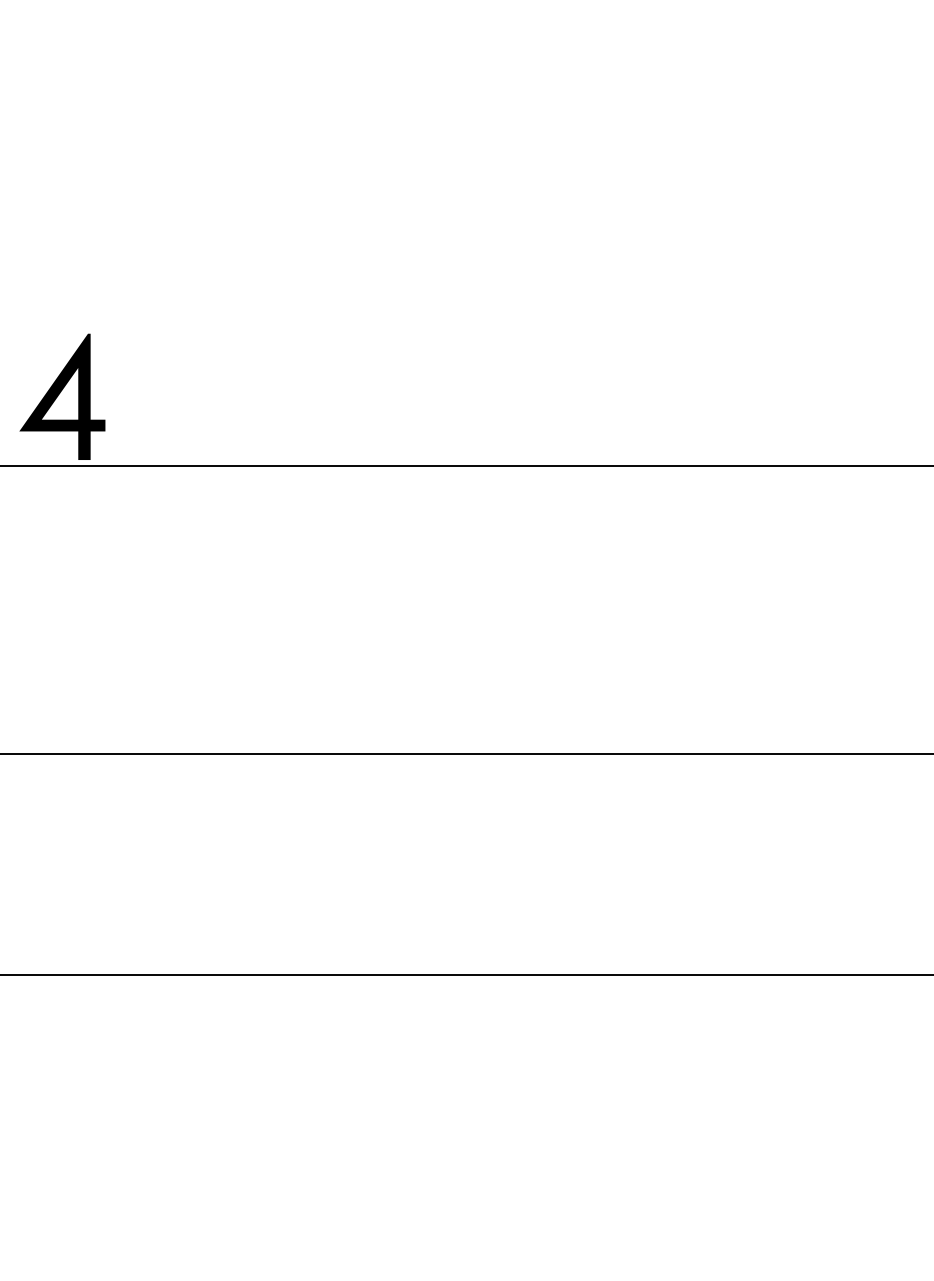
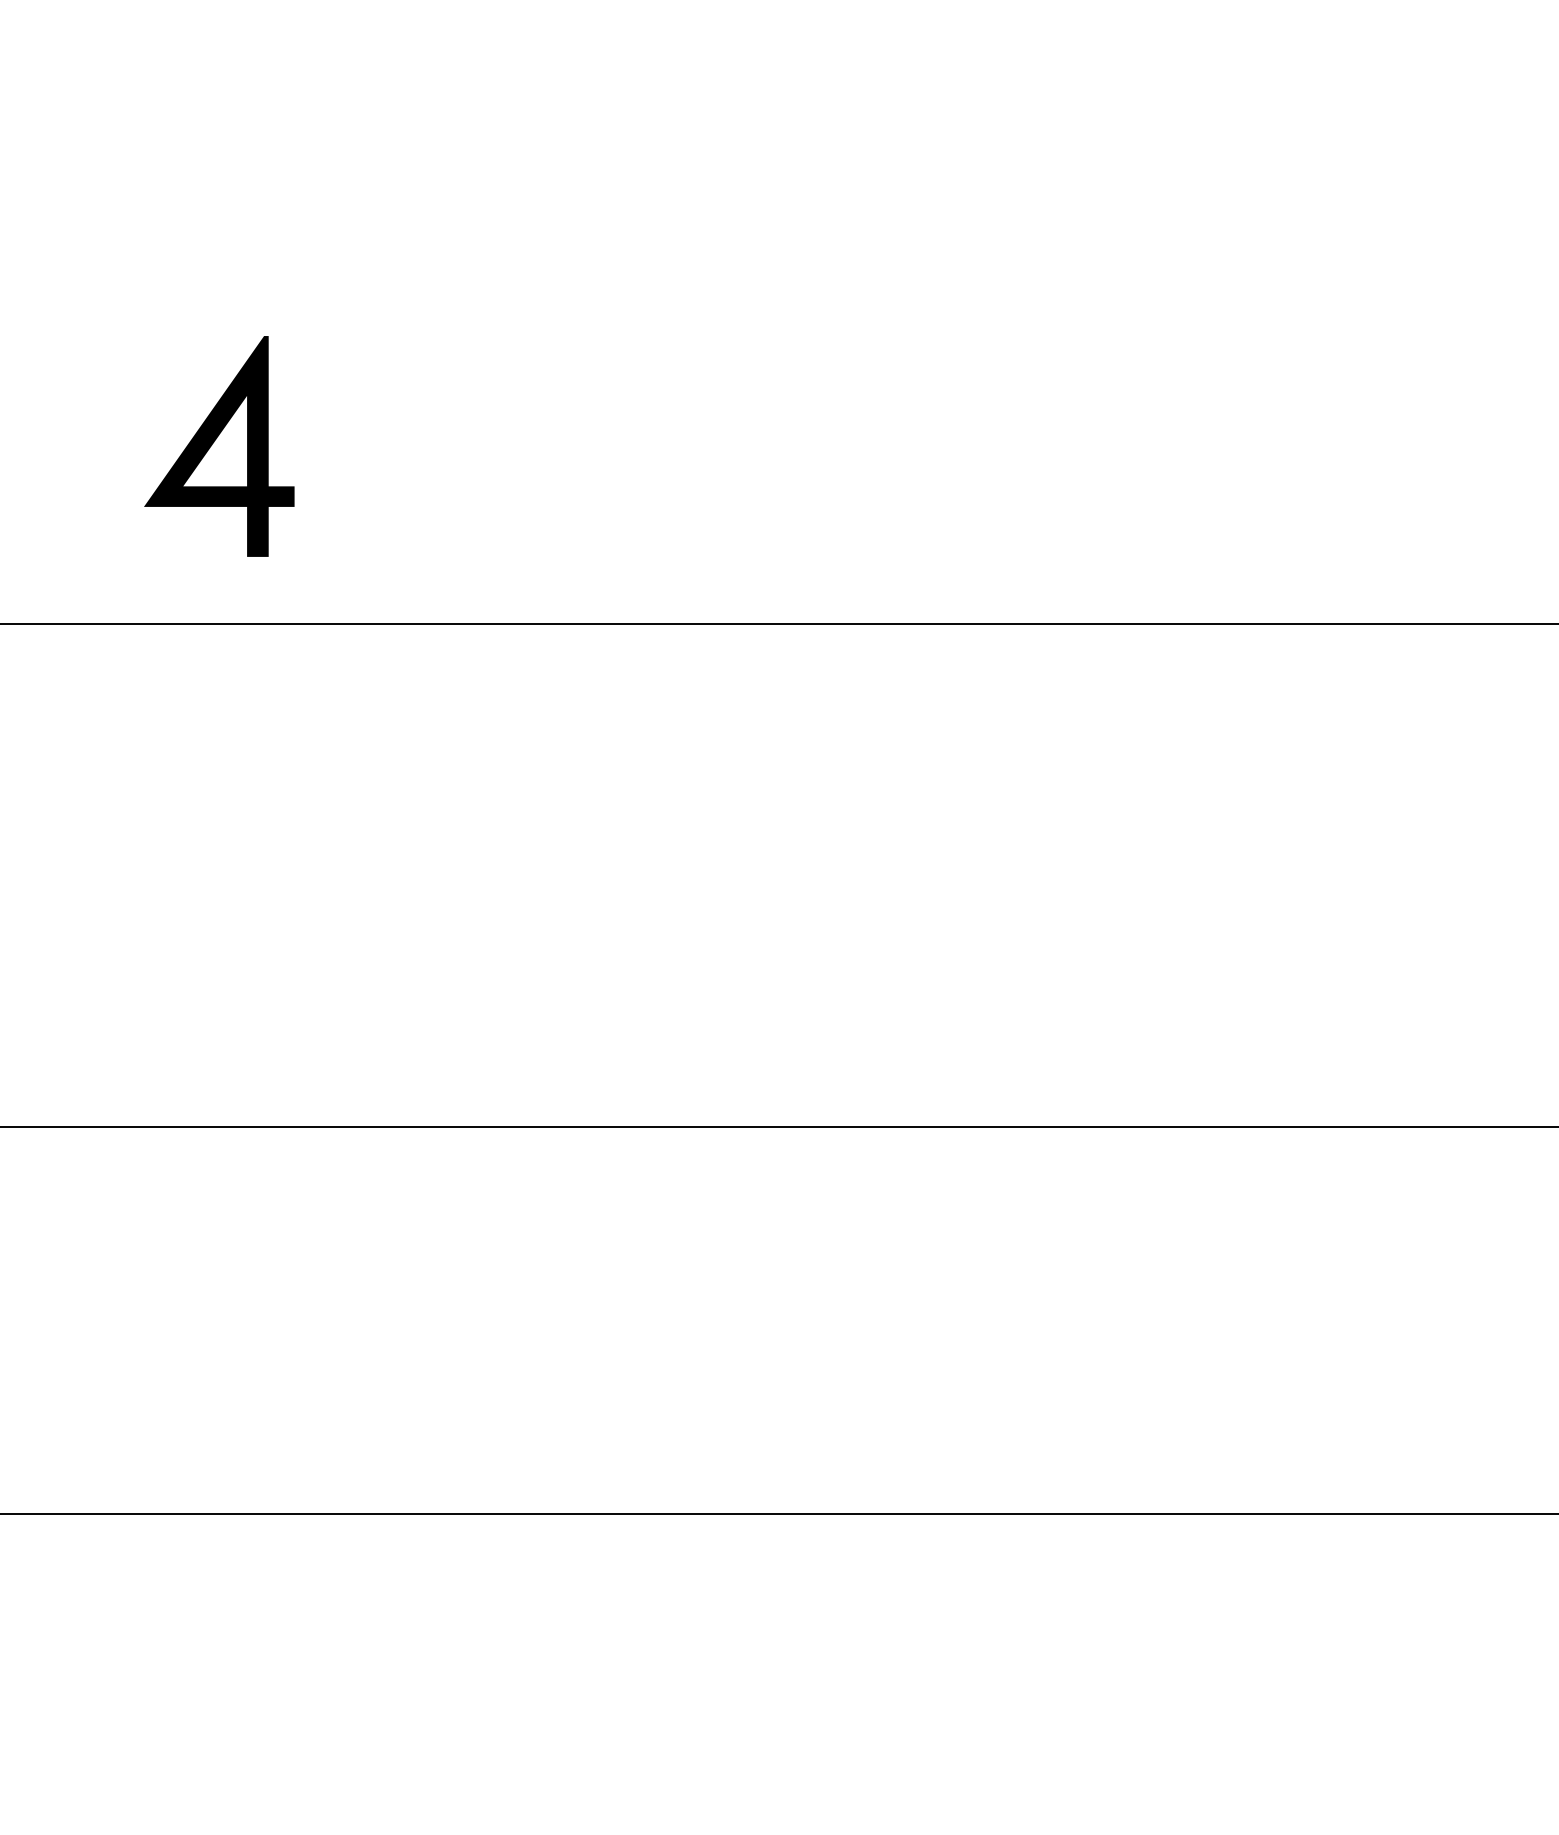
part: (62, 396) -> (219, 445), moved

